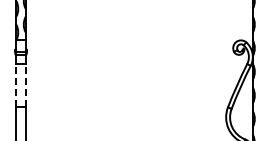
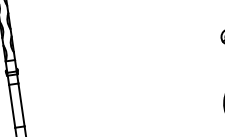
line: (16, 85) -> (12, 106), dashed -> solid
line: (25, 85) -> (21, 104), dashed -> solid

